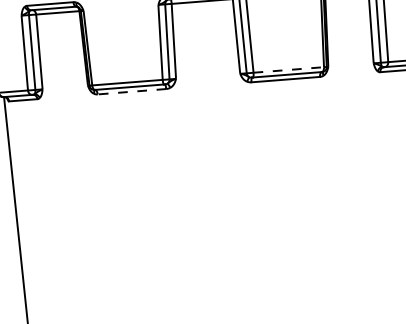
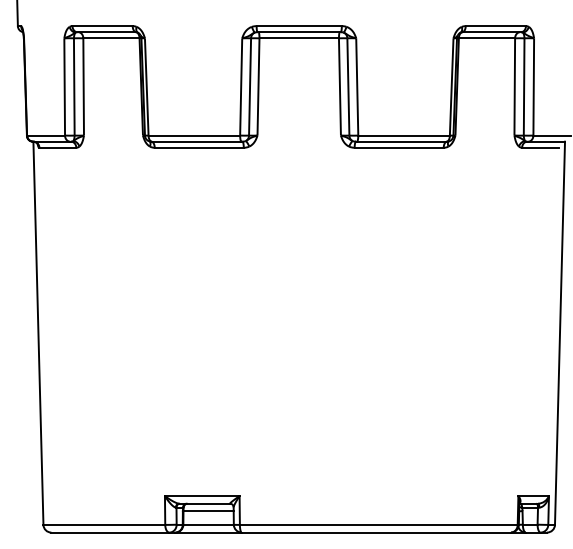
line: (289, 69) -> (404, 135), dashed -> solid
line: (132, 91) -> (199, 147), dashed -> solid

